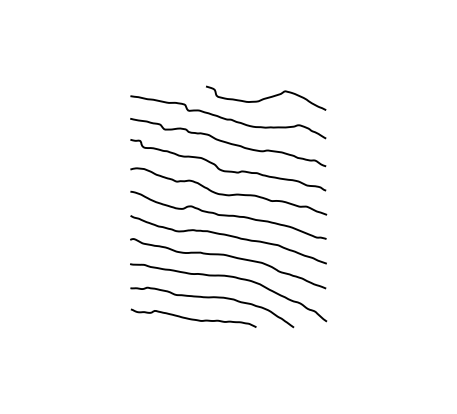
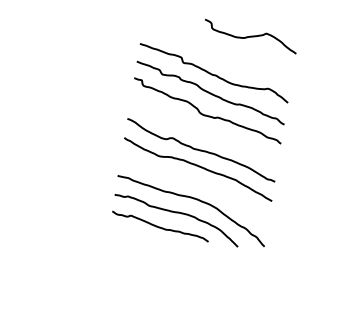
curve: (266, 97) -> (251, 36), moved
curve: (228, 194) -> (204, 133), removed
curve: (230, 257) -> (197, 183), removed

